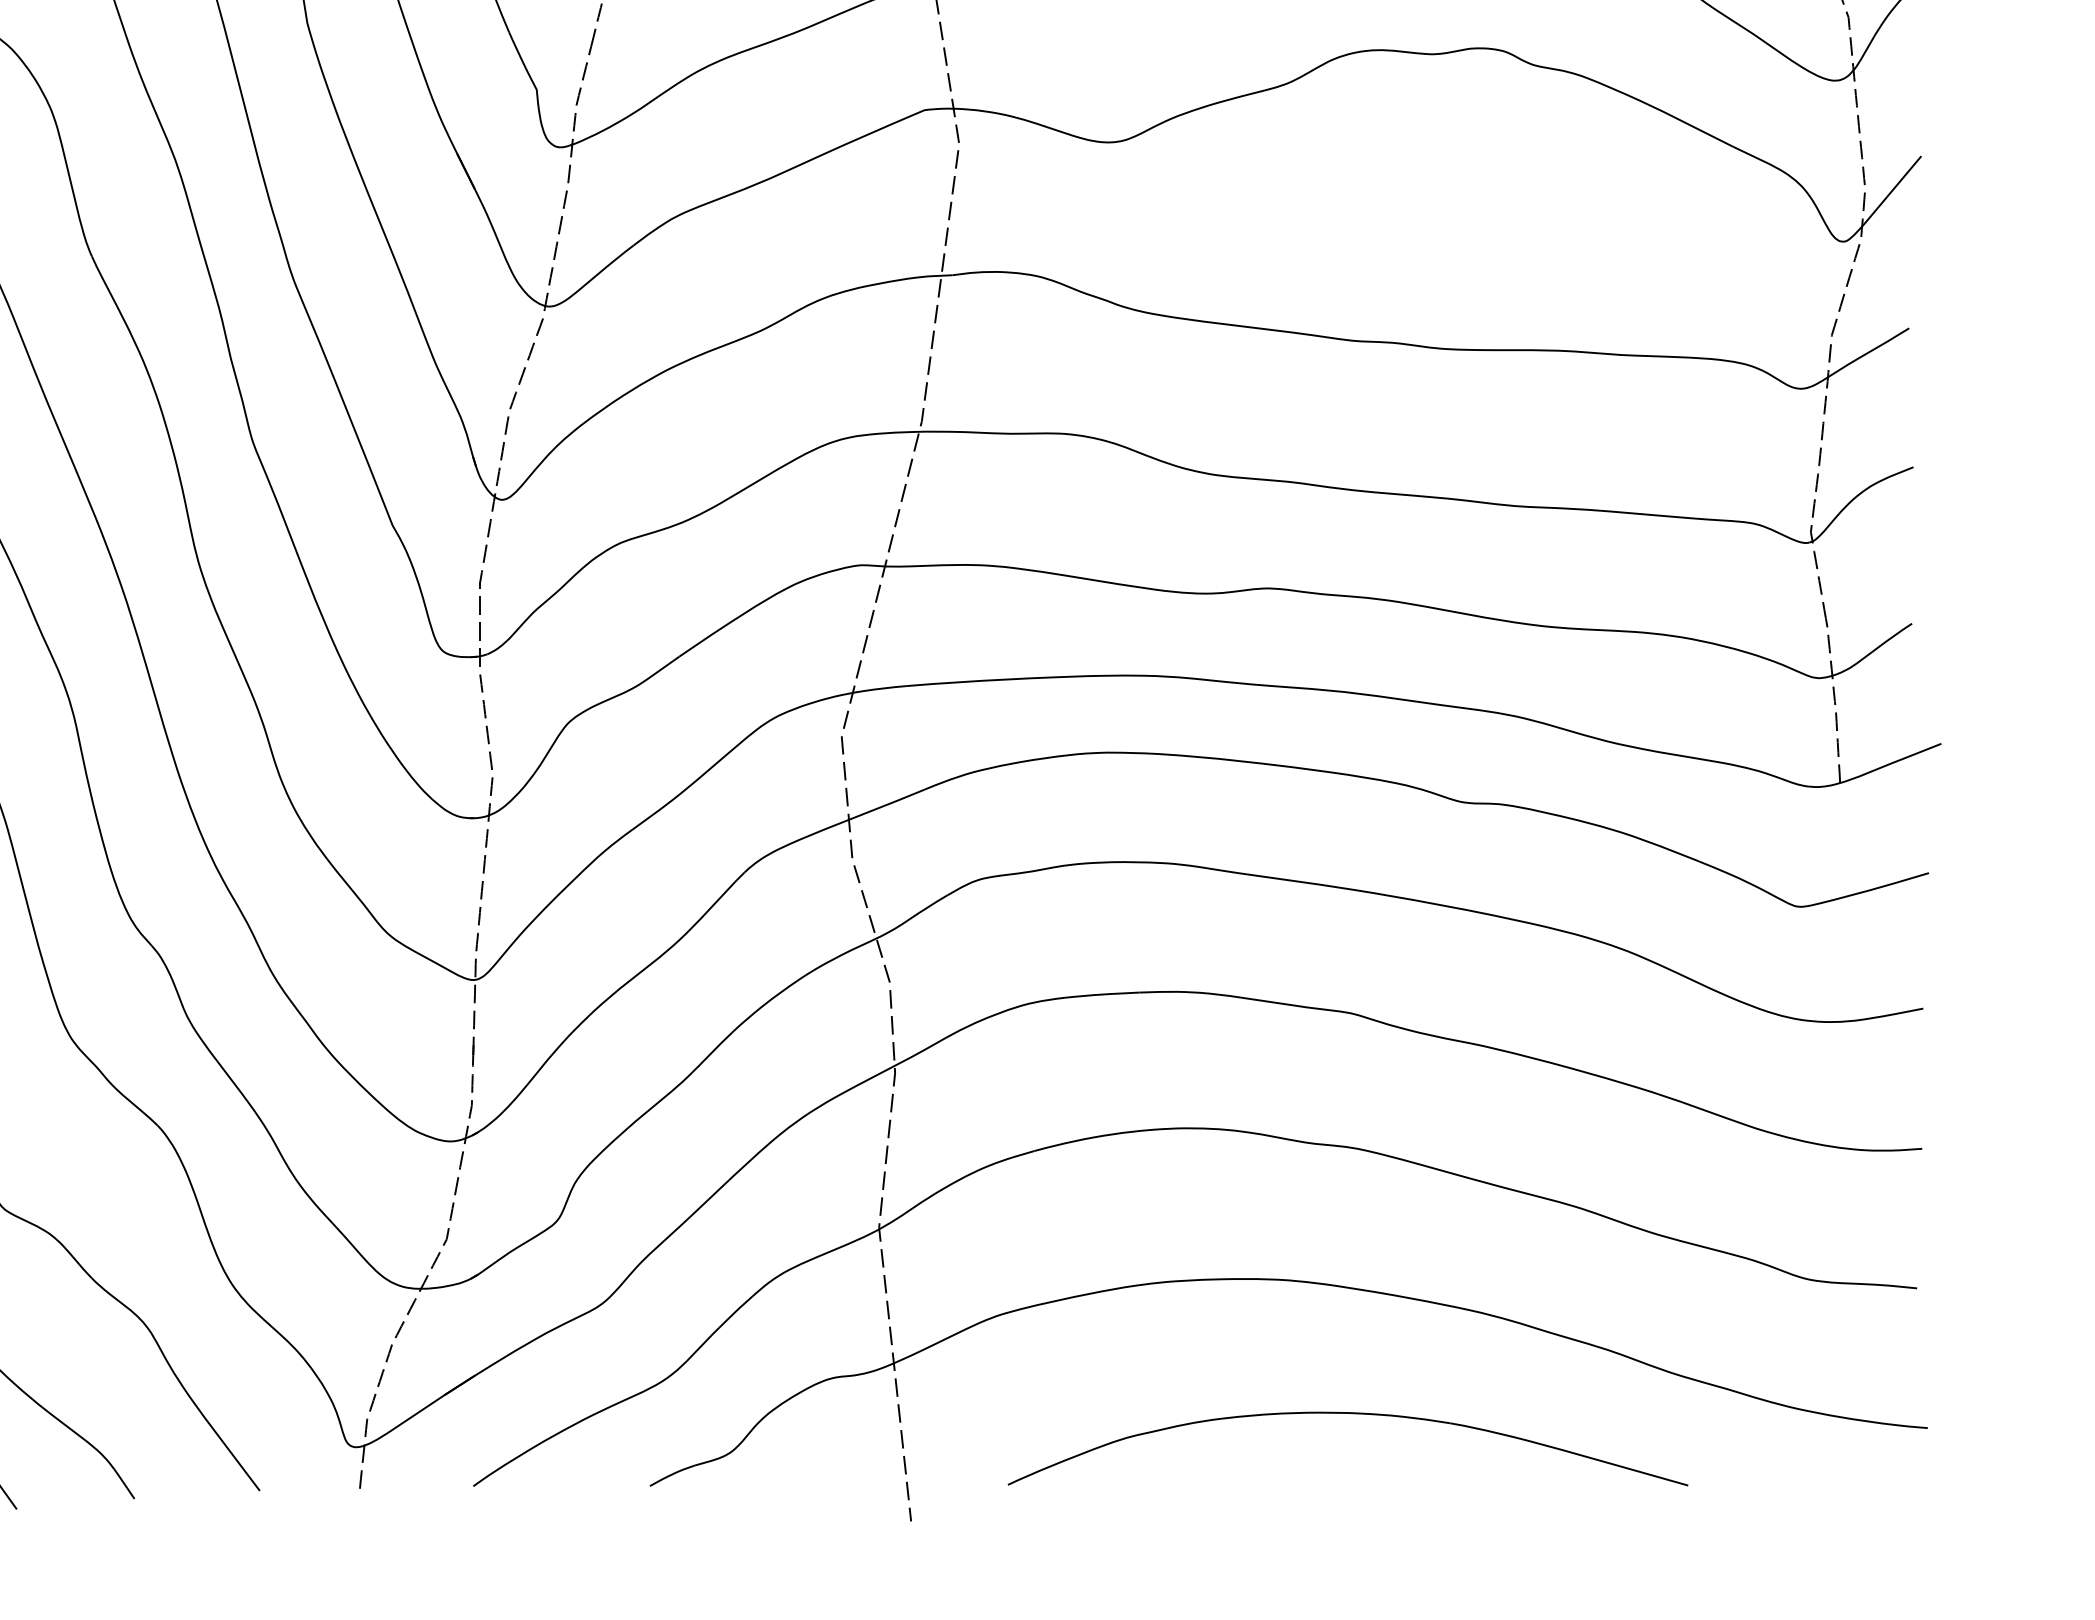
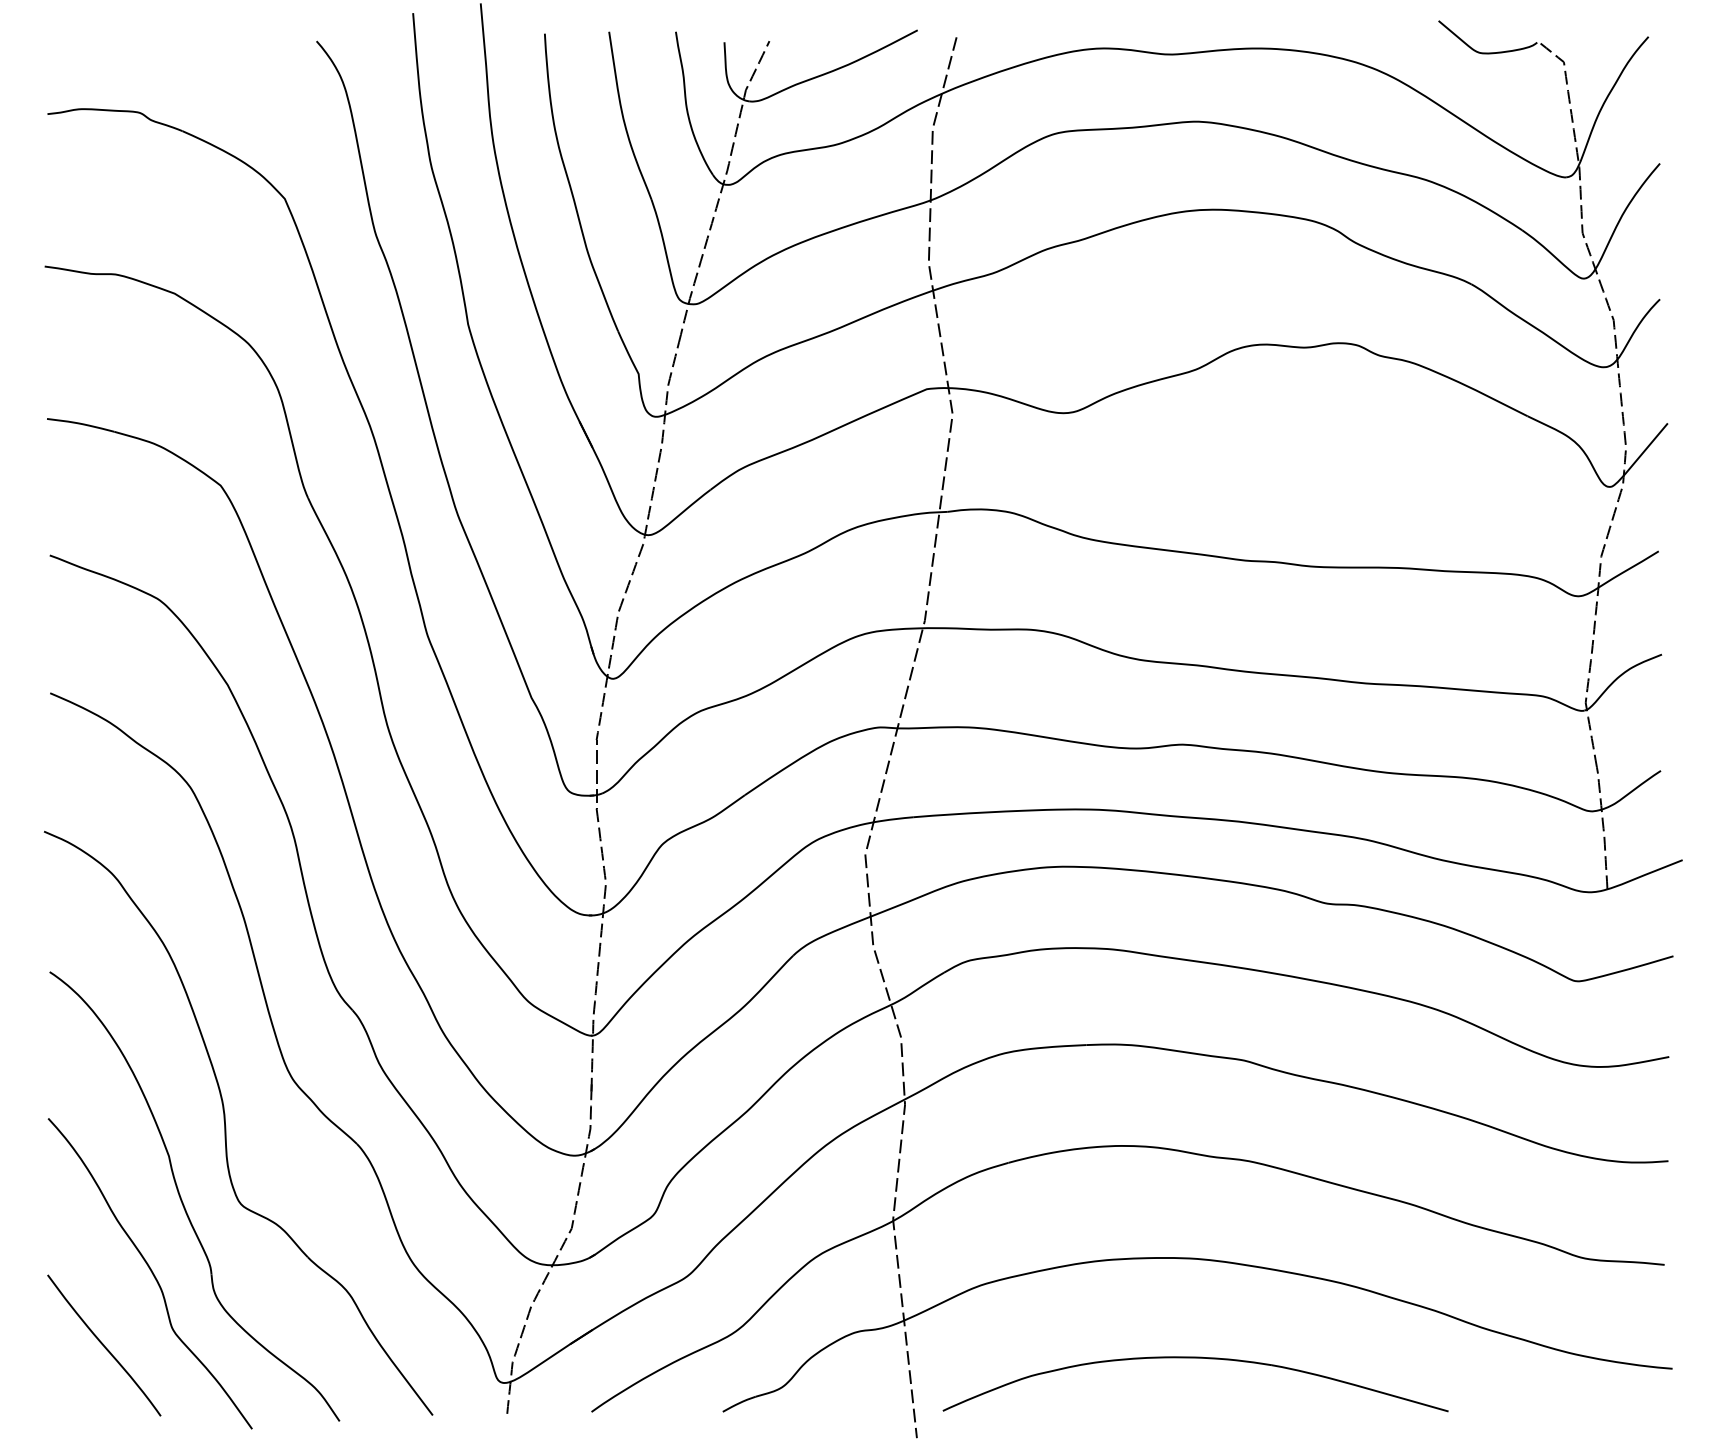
part: (1347, 1414) -> (1195, 1358), moved

